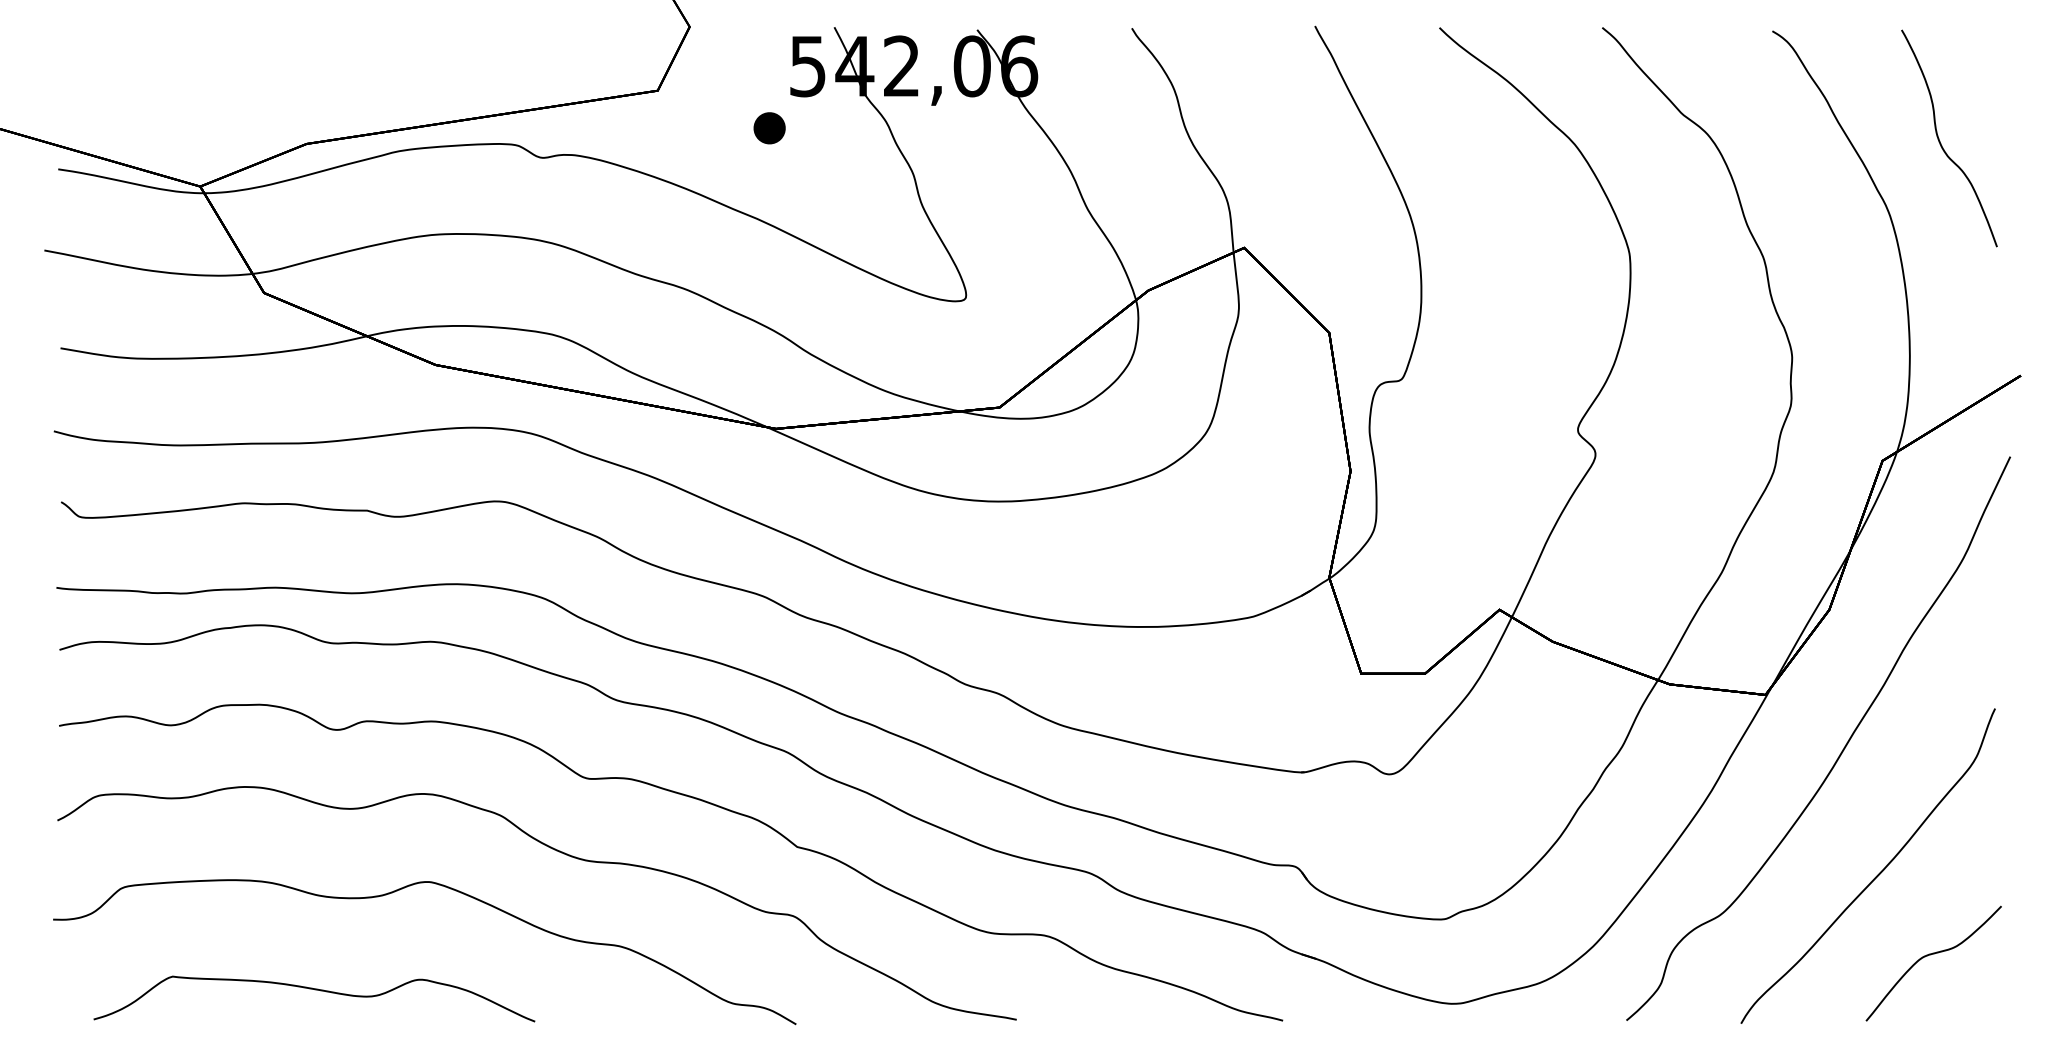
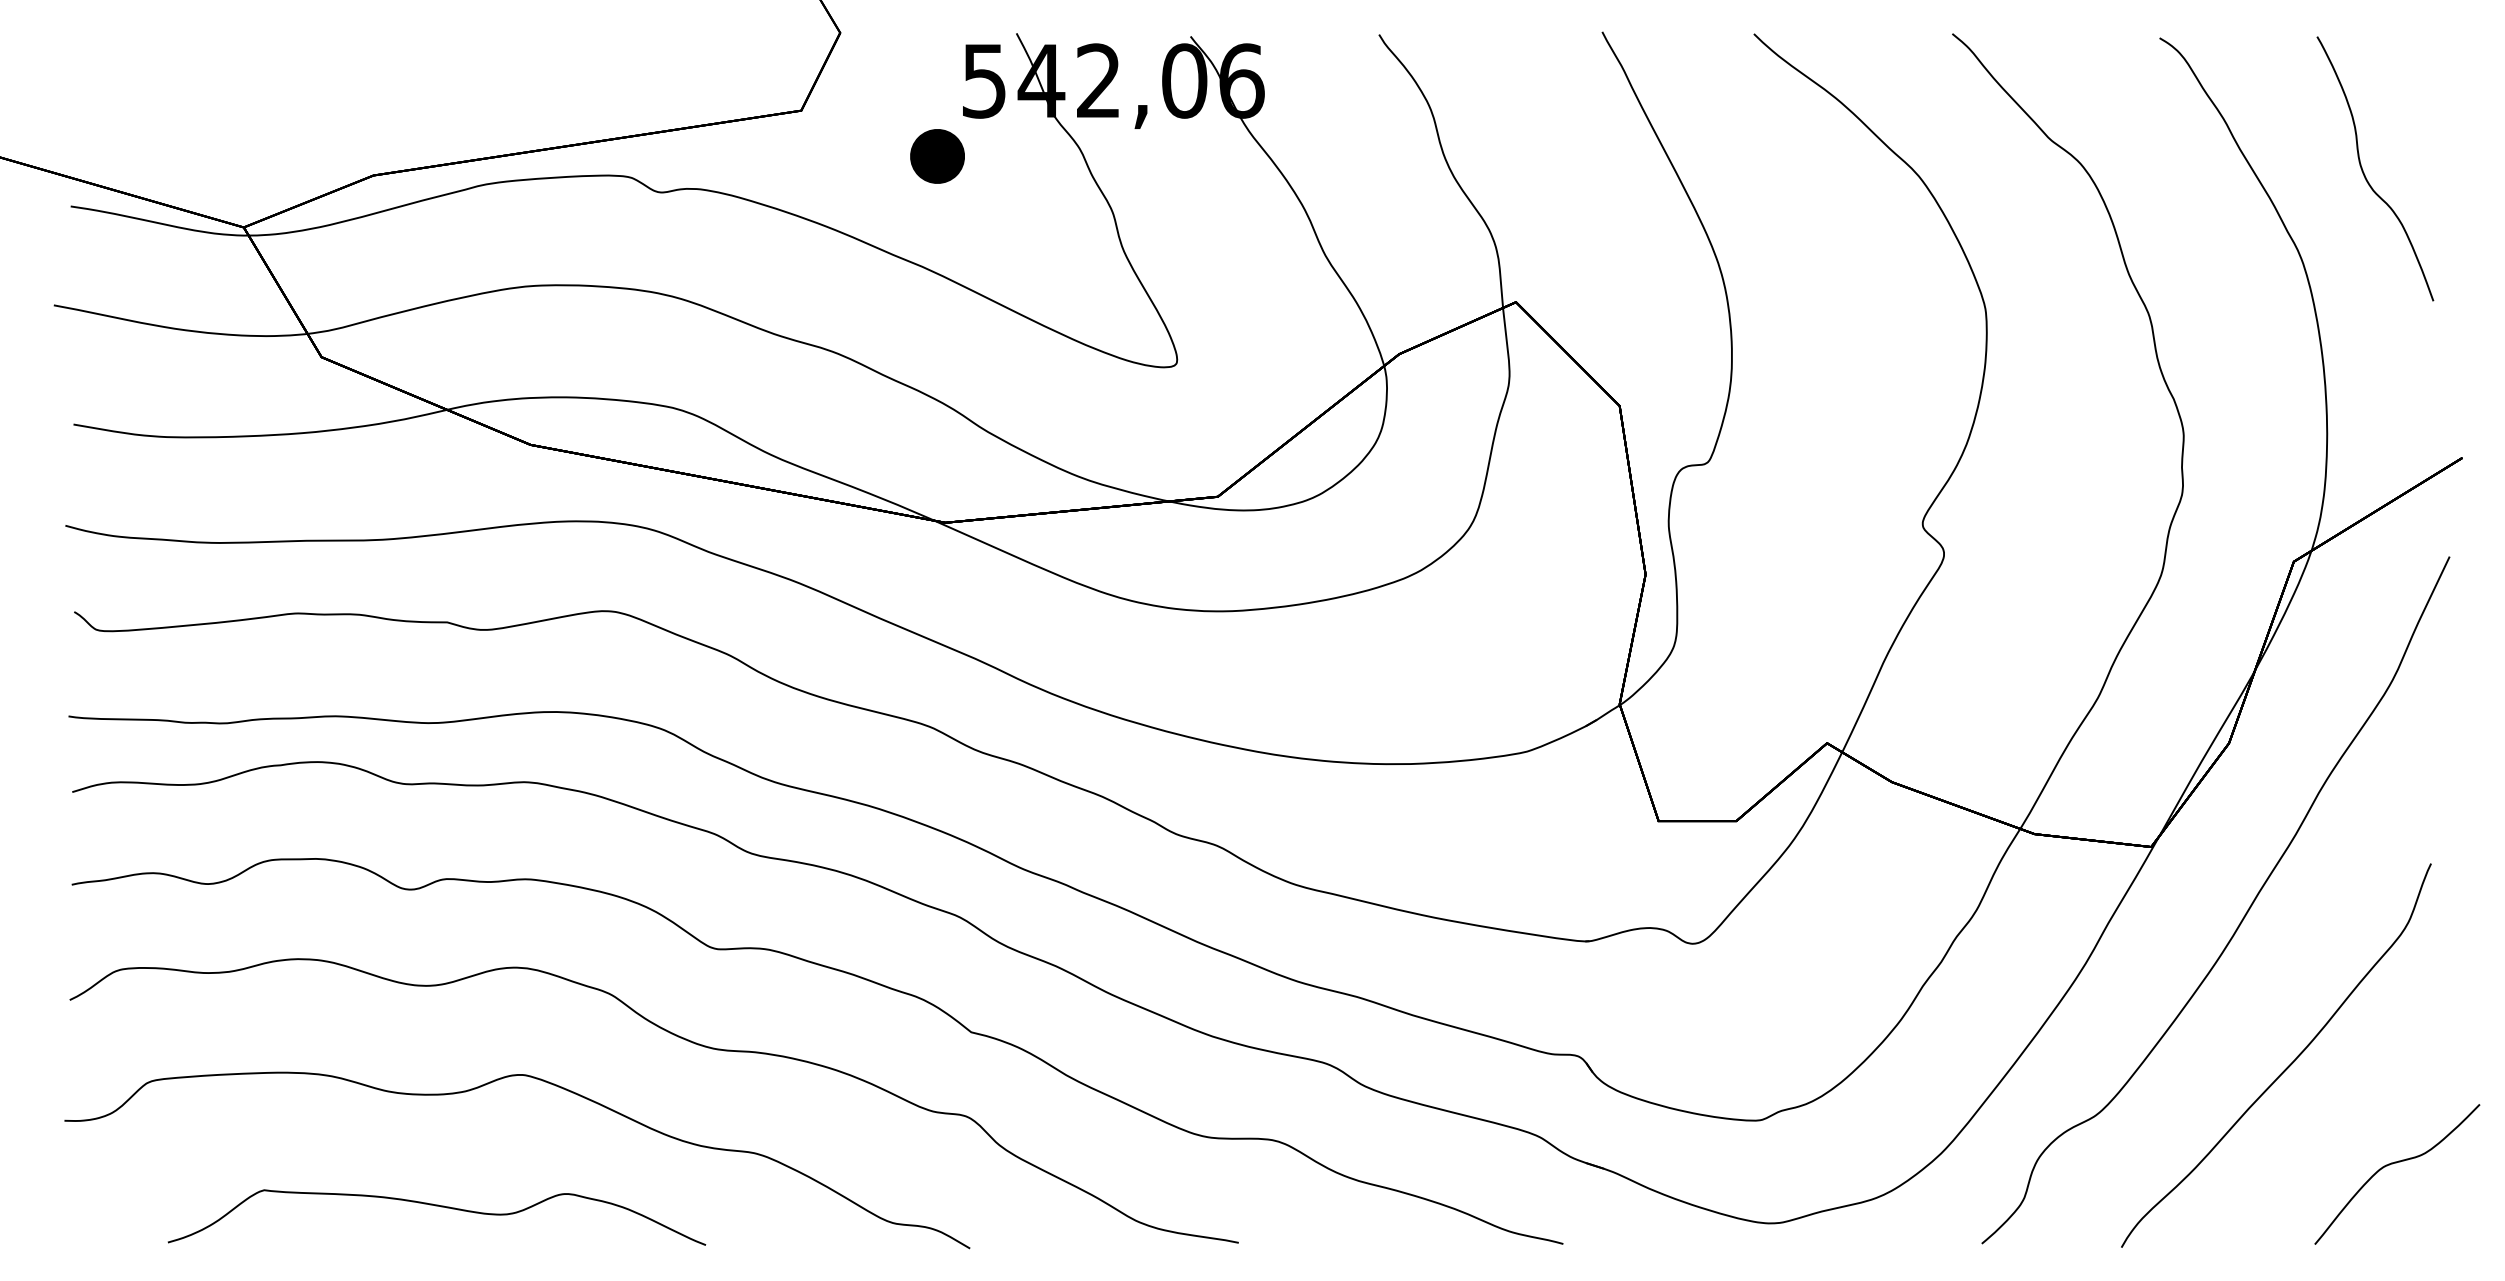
part: (769, 128) -> (937, 156), size x1.4
part: (1933, 954) -> (2396, 1163), moved
part: (314, 989) -> (436, 1206), moved

